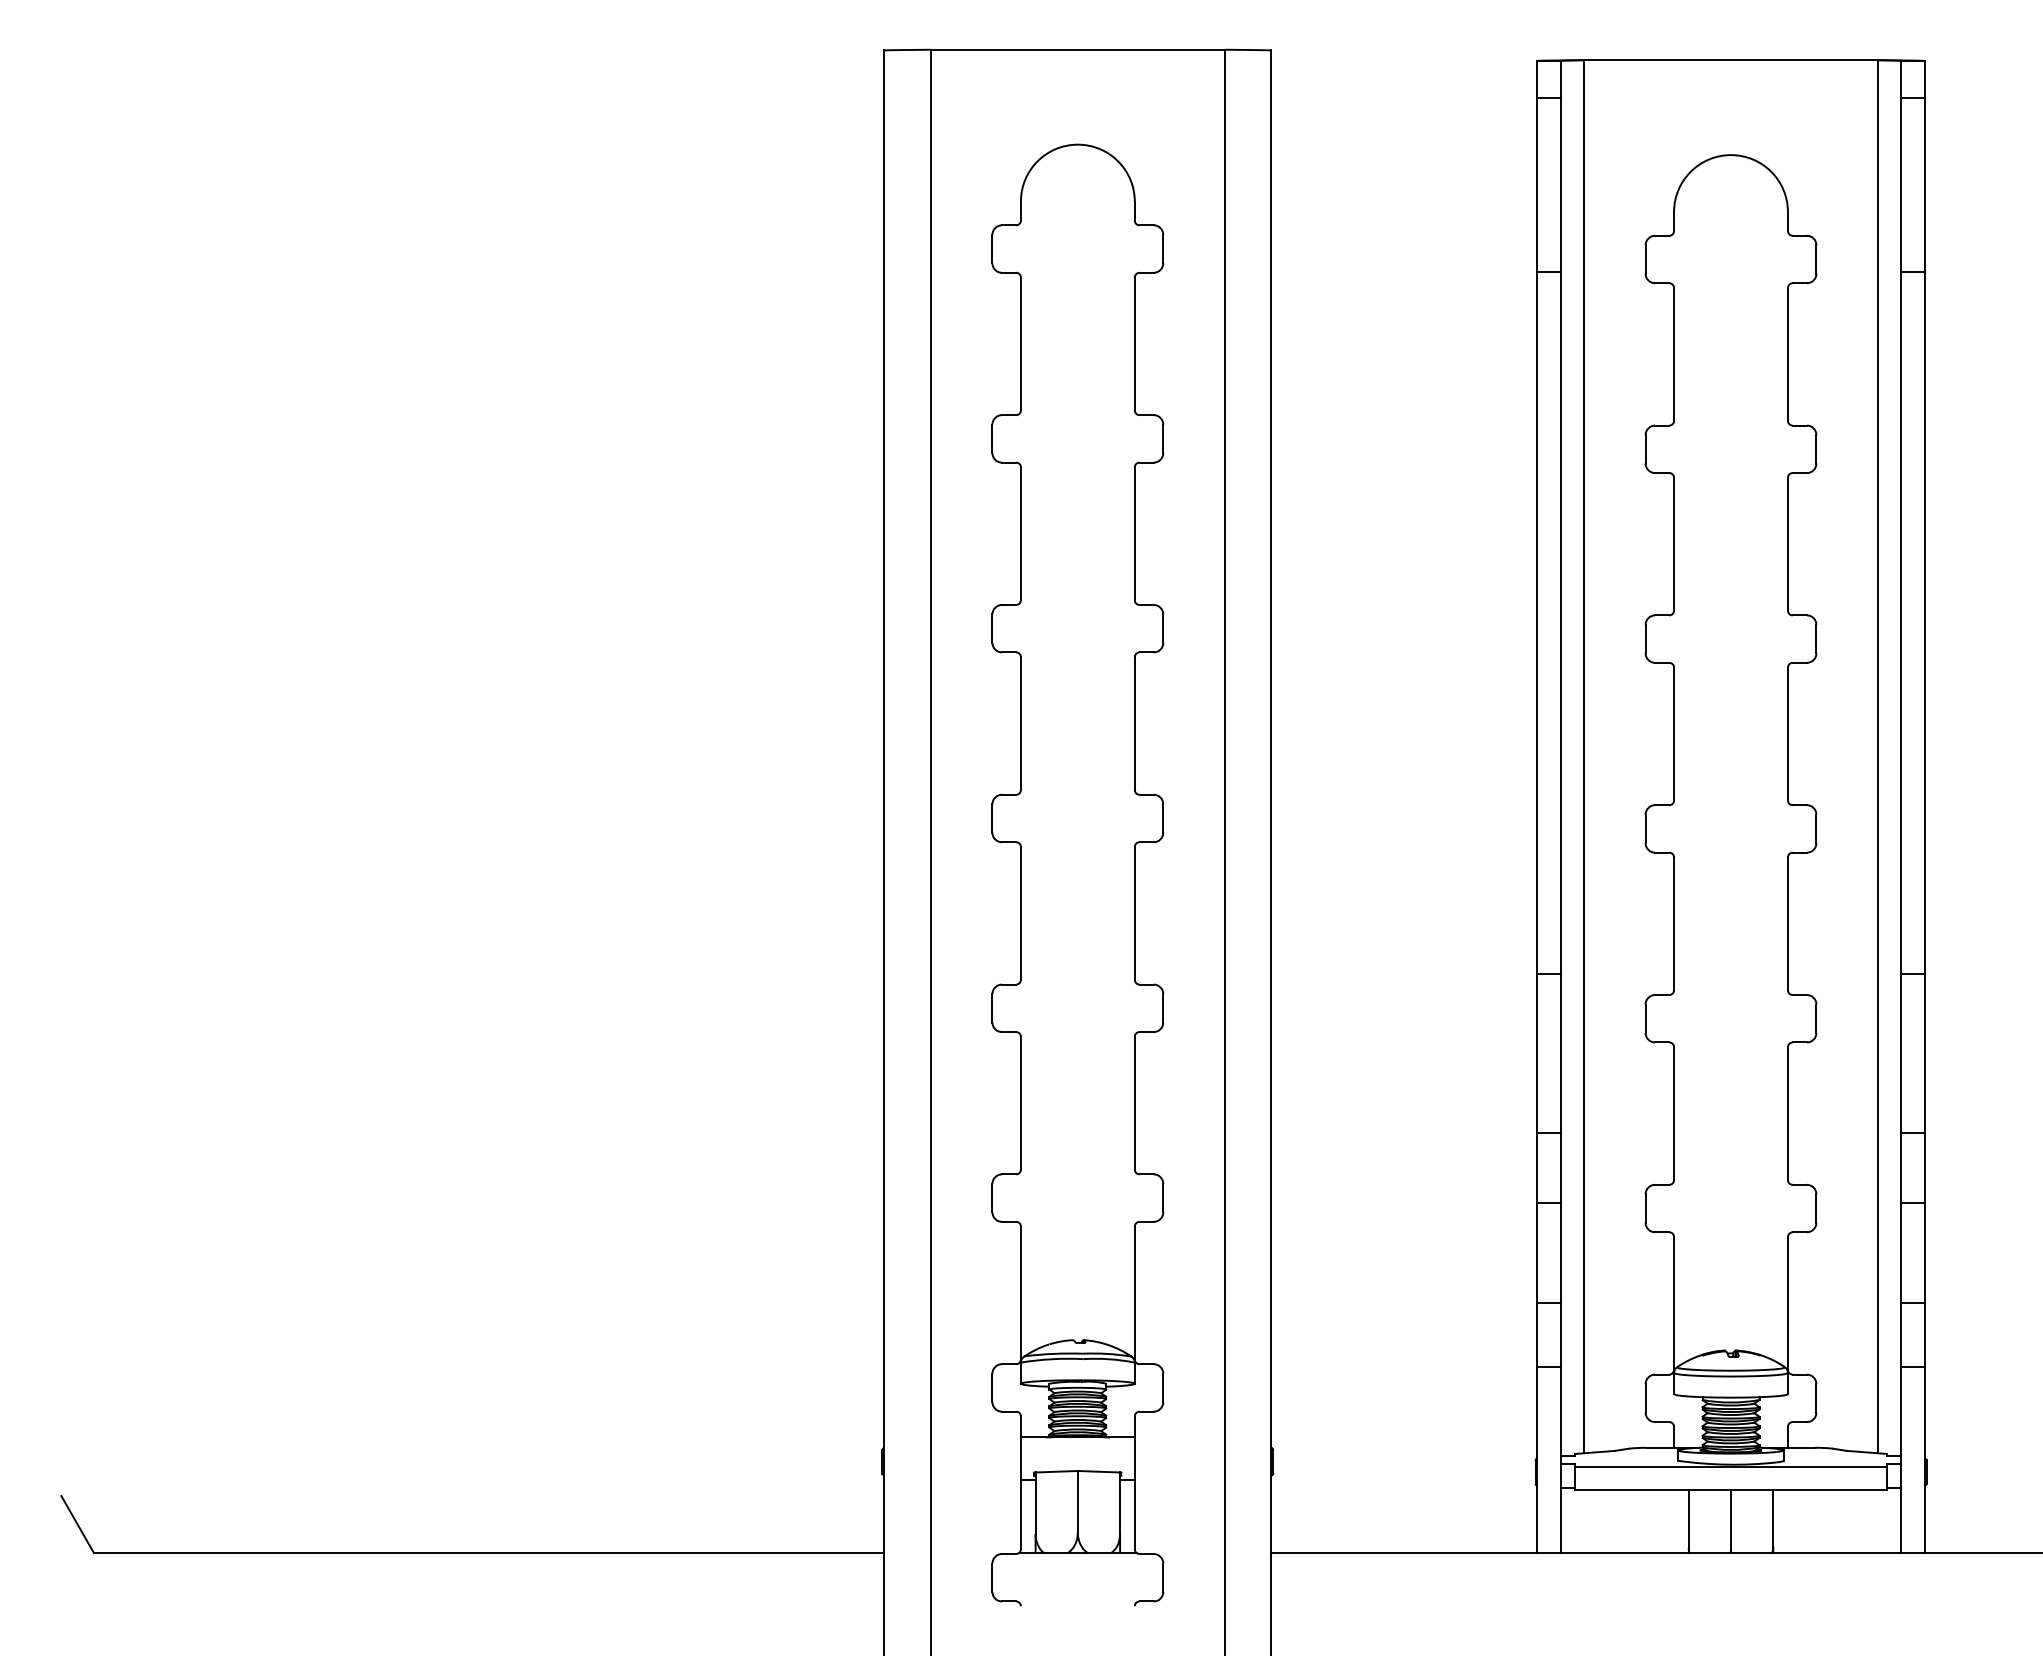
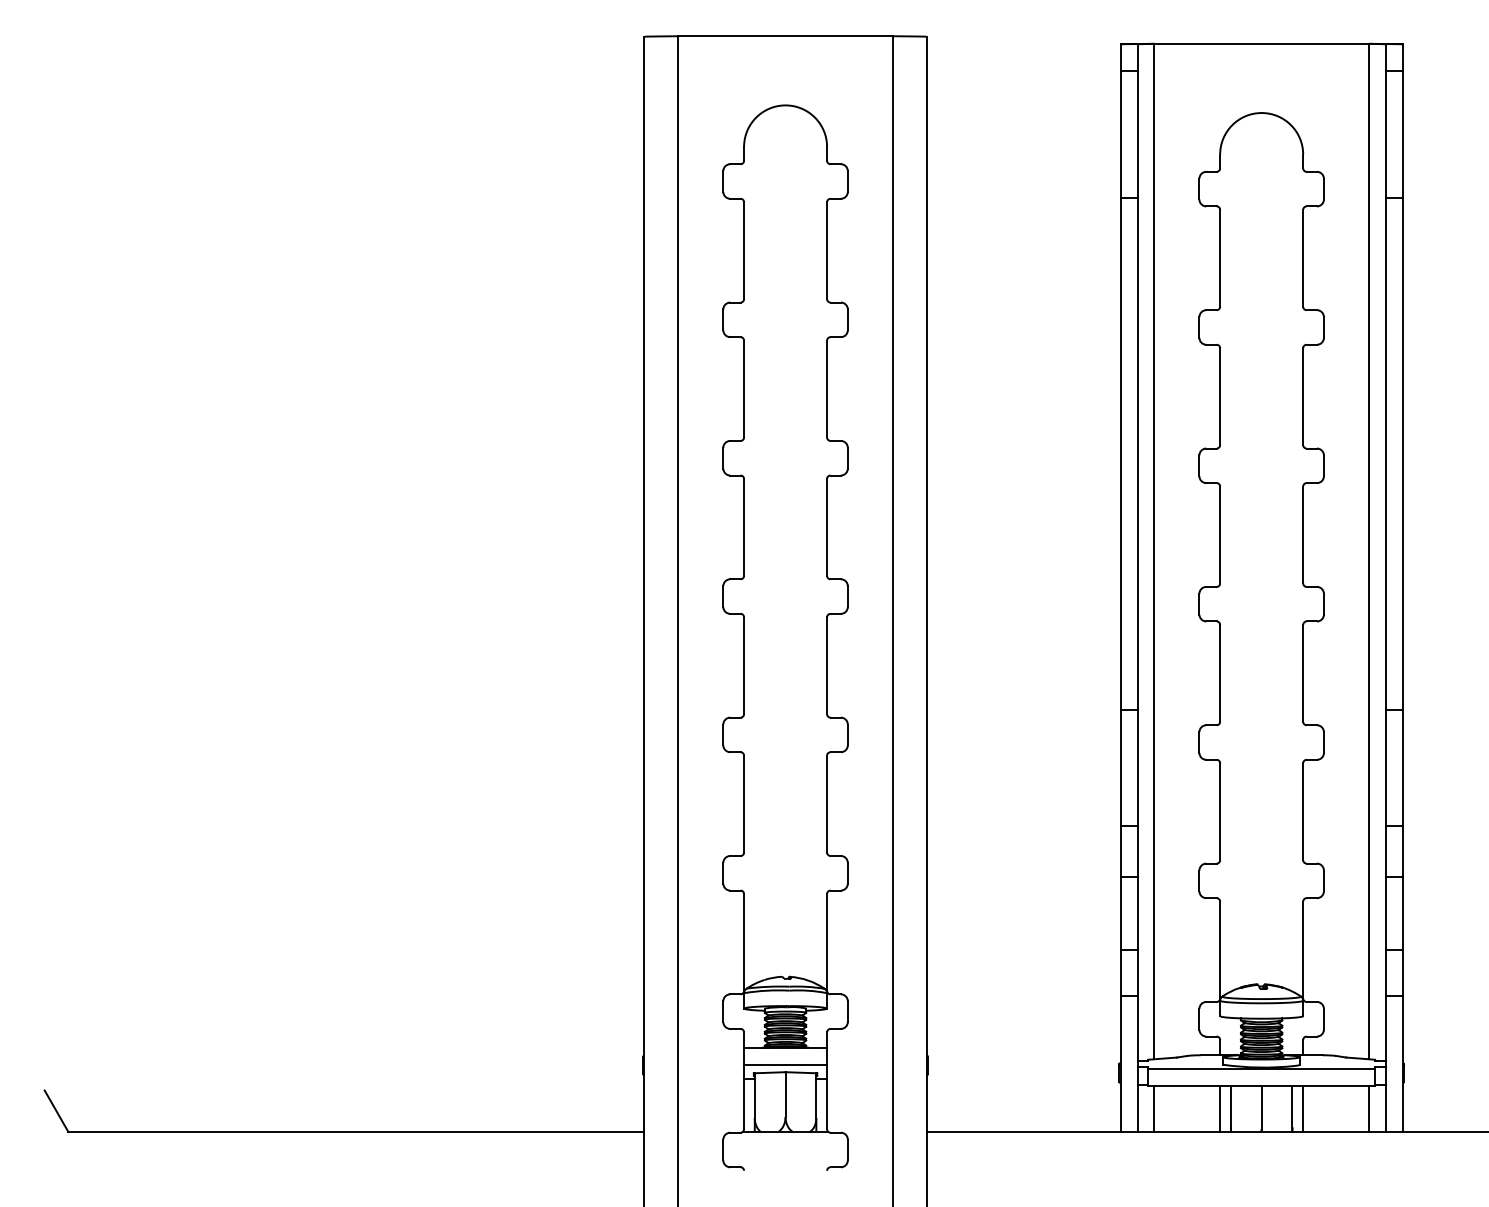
line: (1077, 1460) -> (785, 1064), added
line: (1583, 1520) -> (1154, 1108), added
line: (1674, 1520) -> (1220, 1108), added
line: (1788, 1520) -> (1303, 1108), added
line: (1877, 1520) -> (1368, 1108), added

